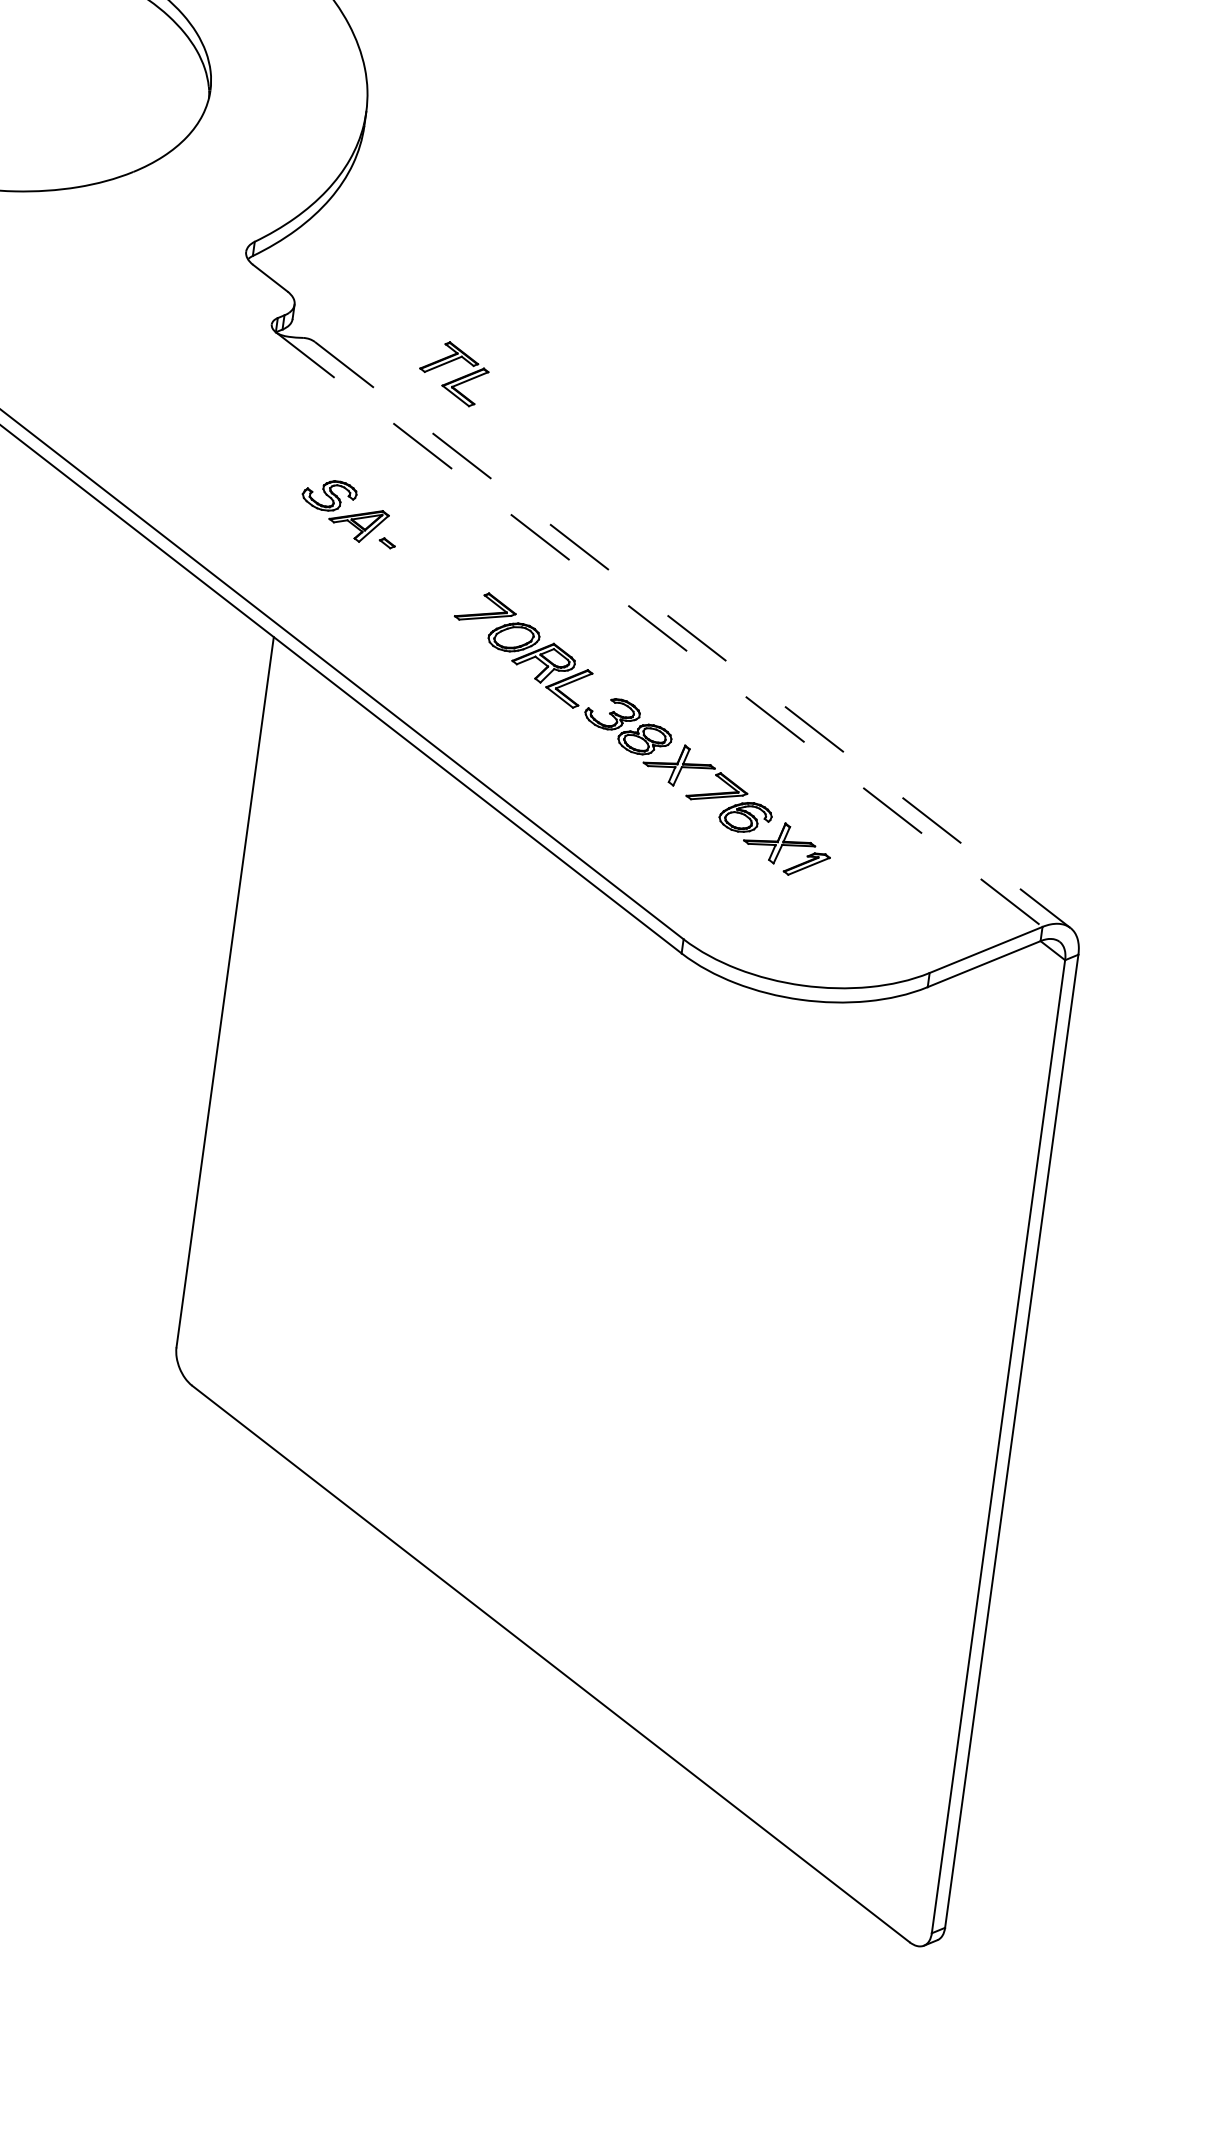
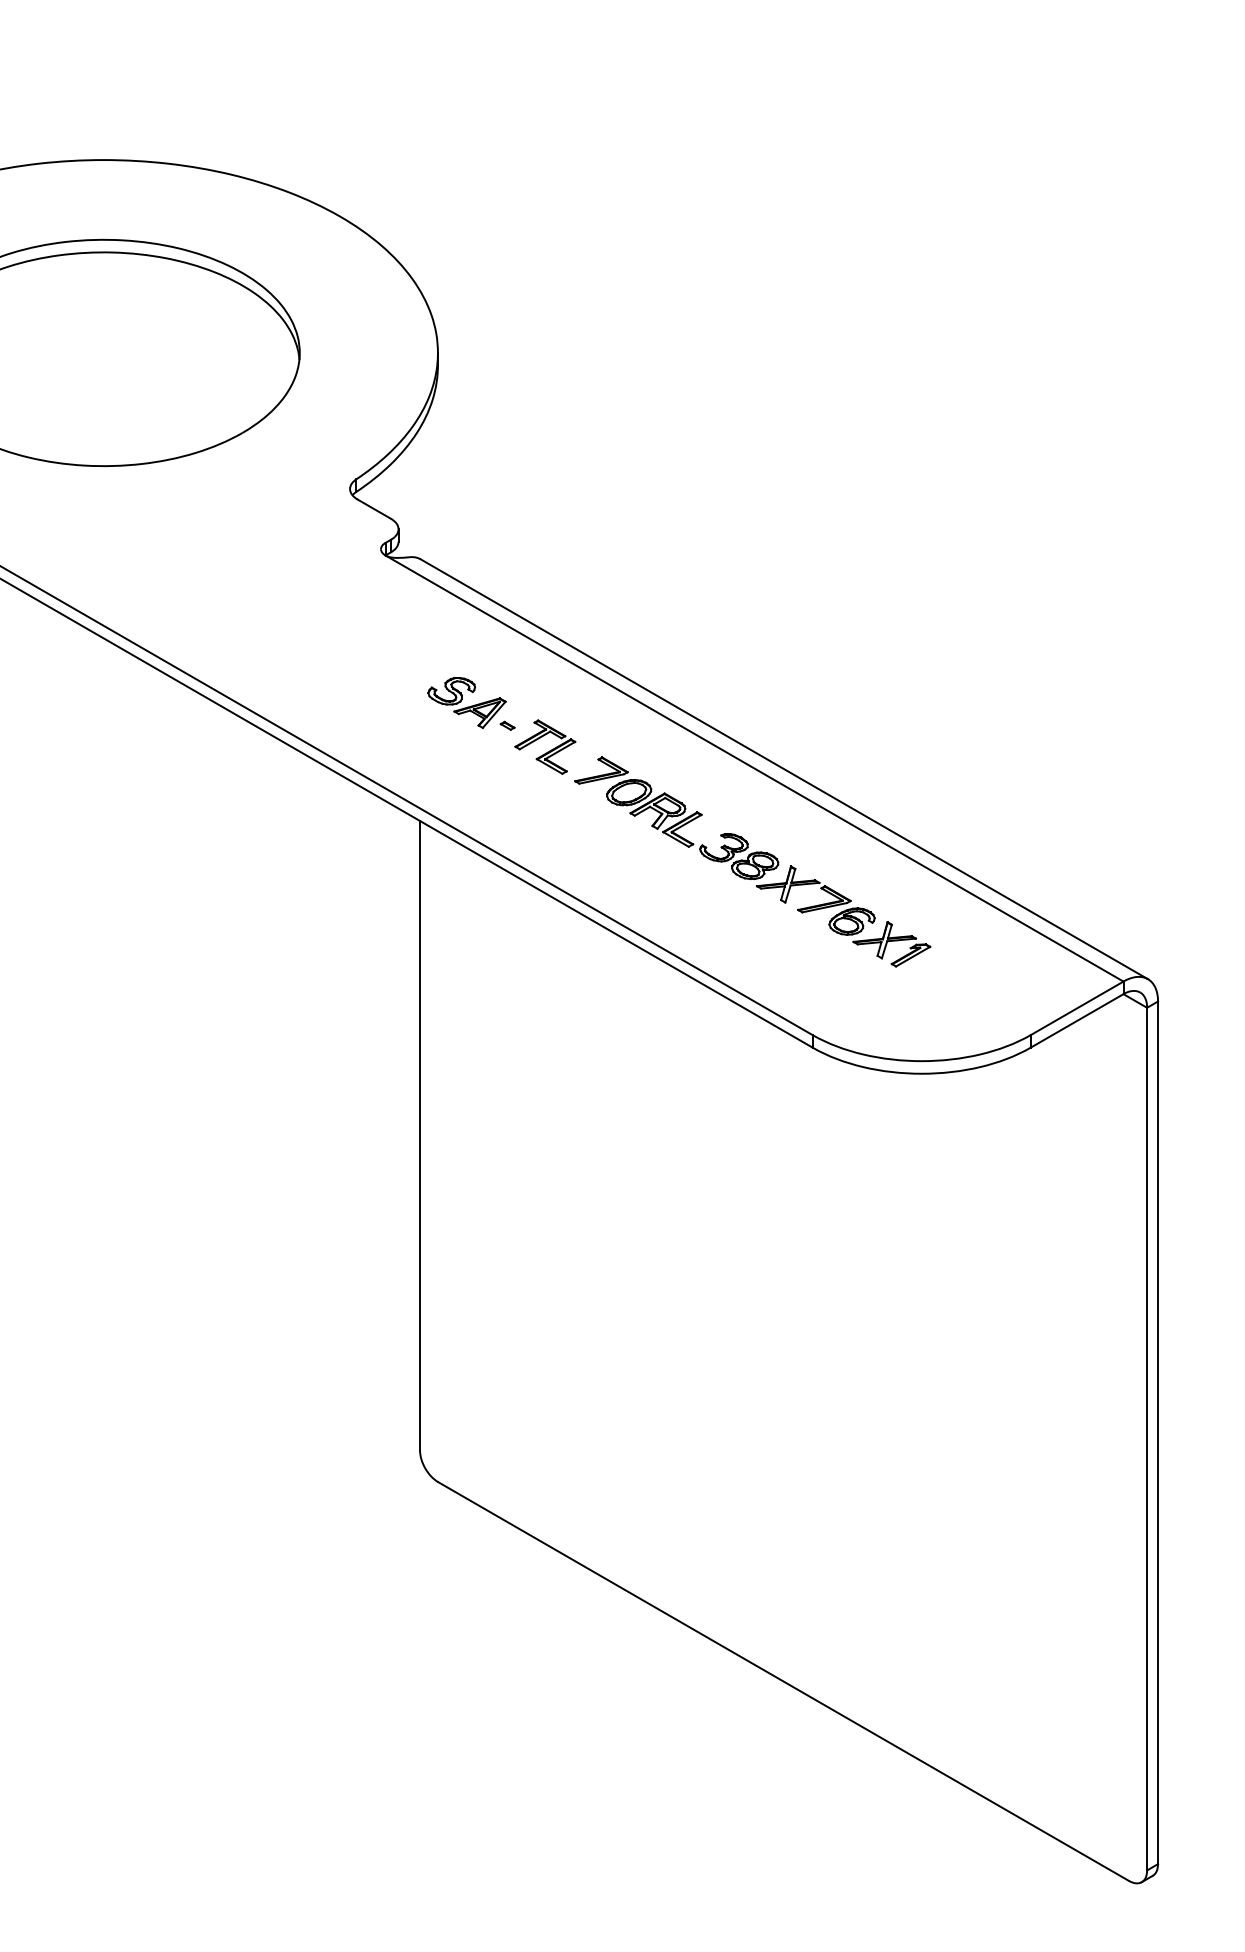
part: (454, 372) -> (545, 746), moved
line: (659, 629) -> (754, 768), dashed -> solid
line: (692, 635) -> (784, 769), dashed -> solid

